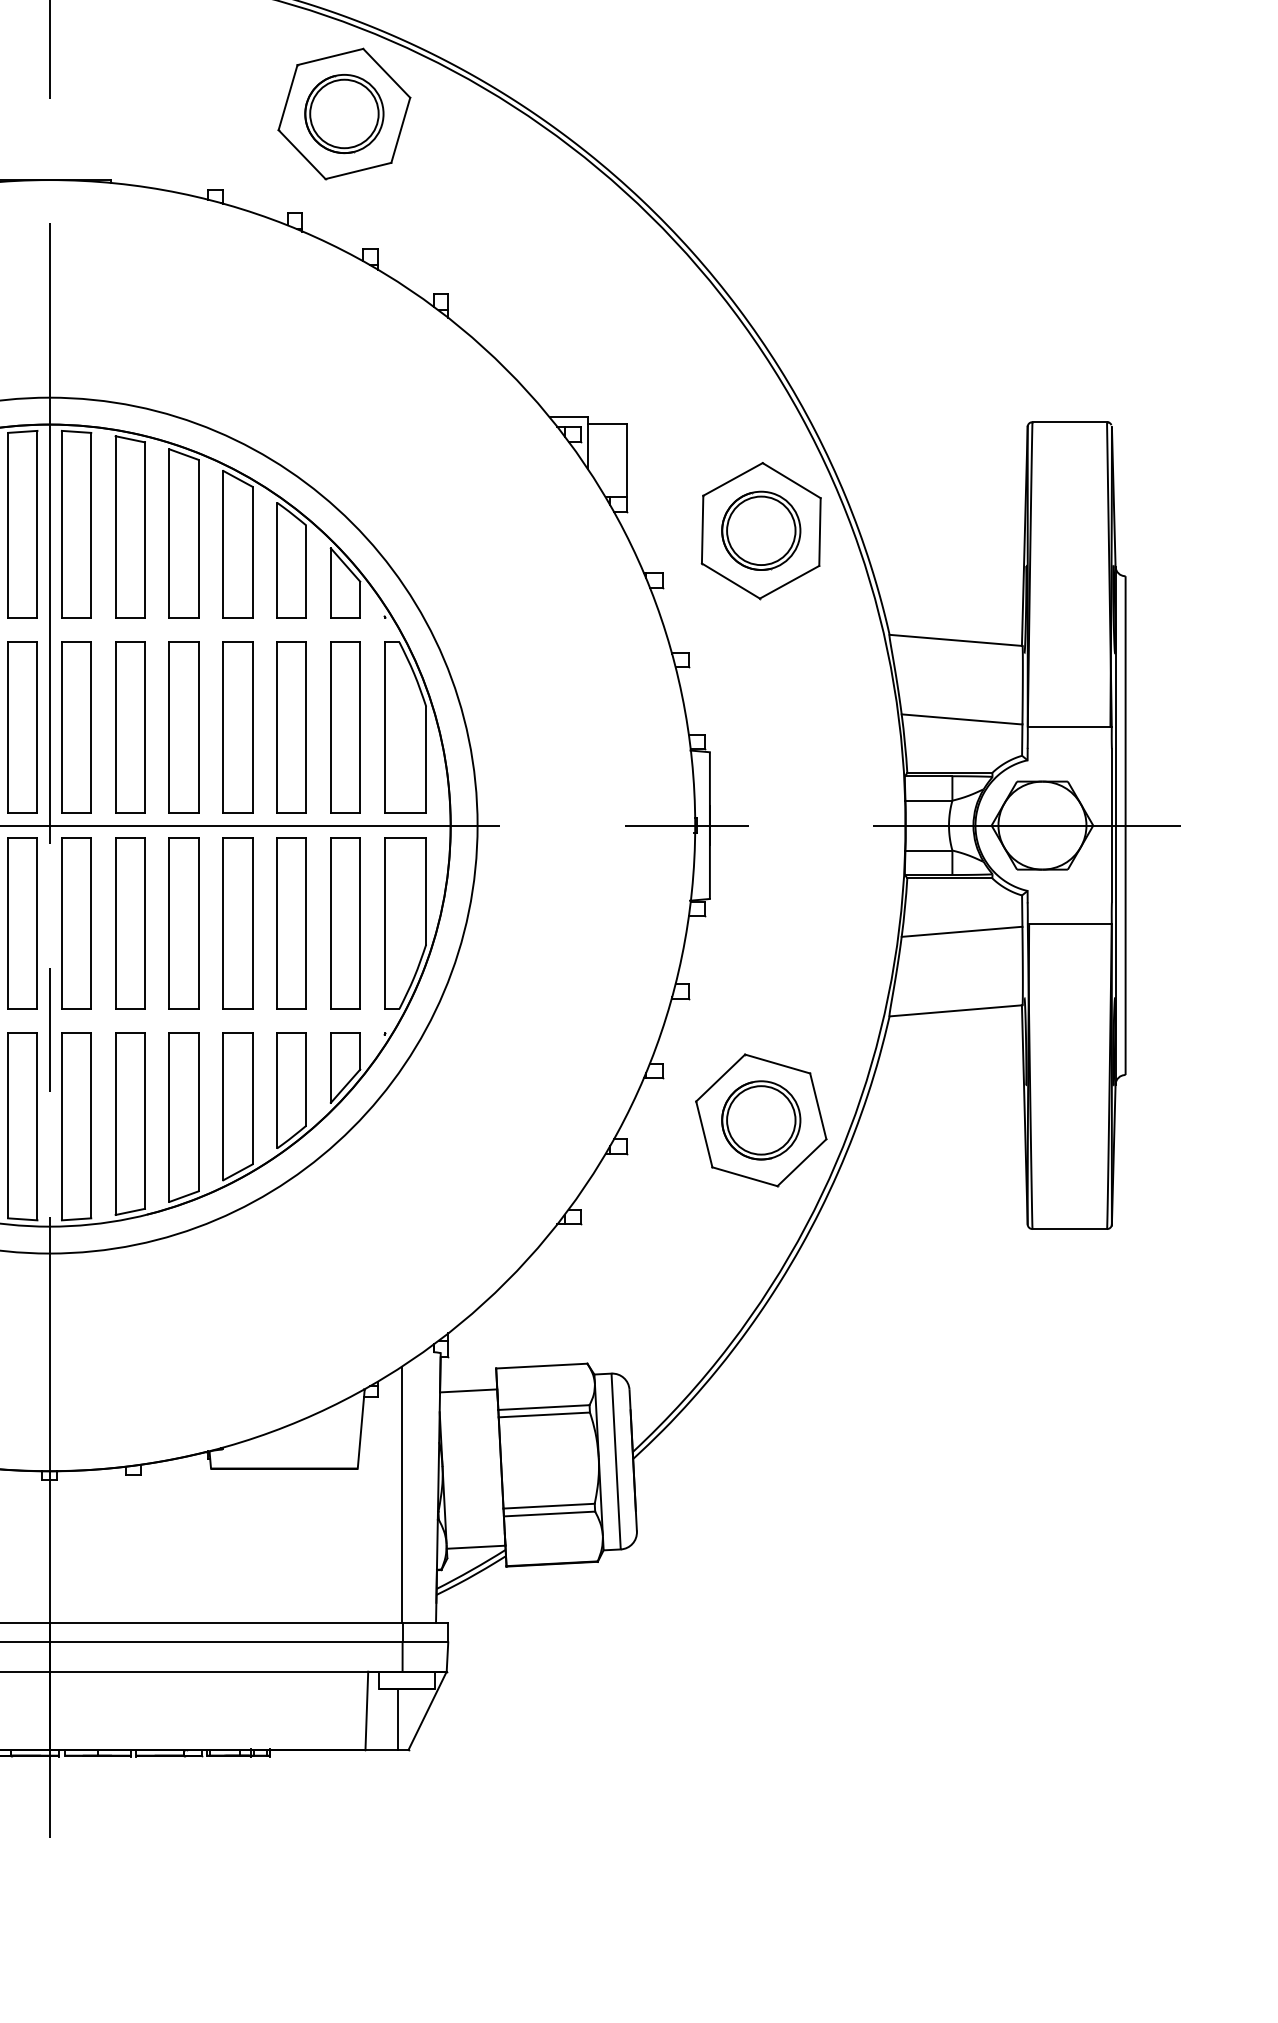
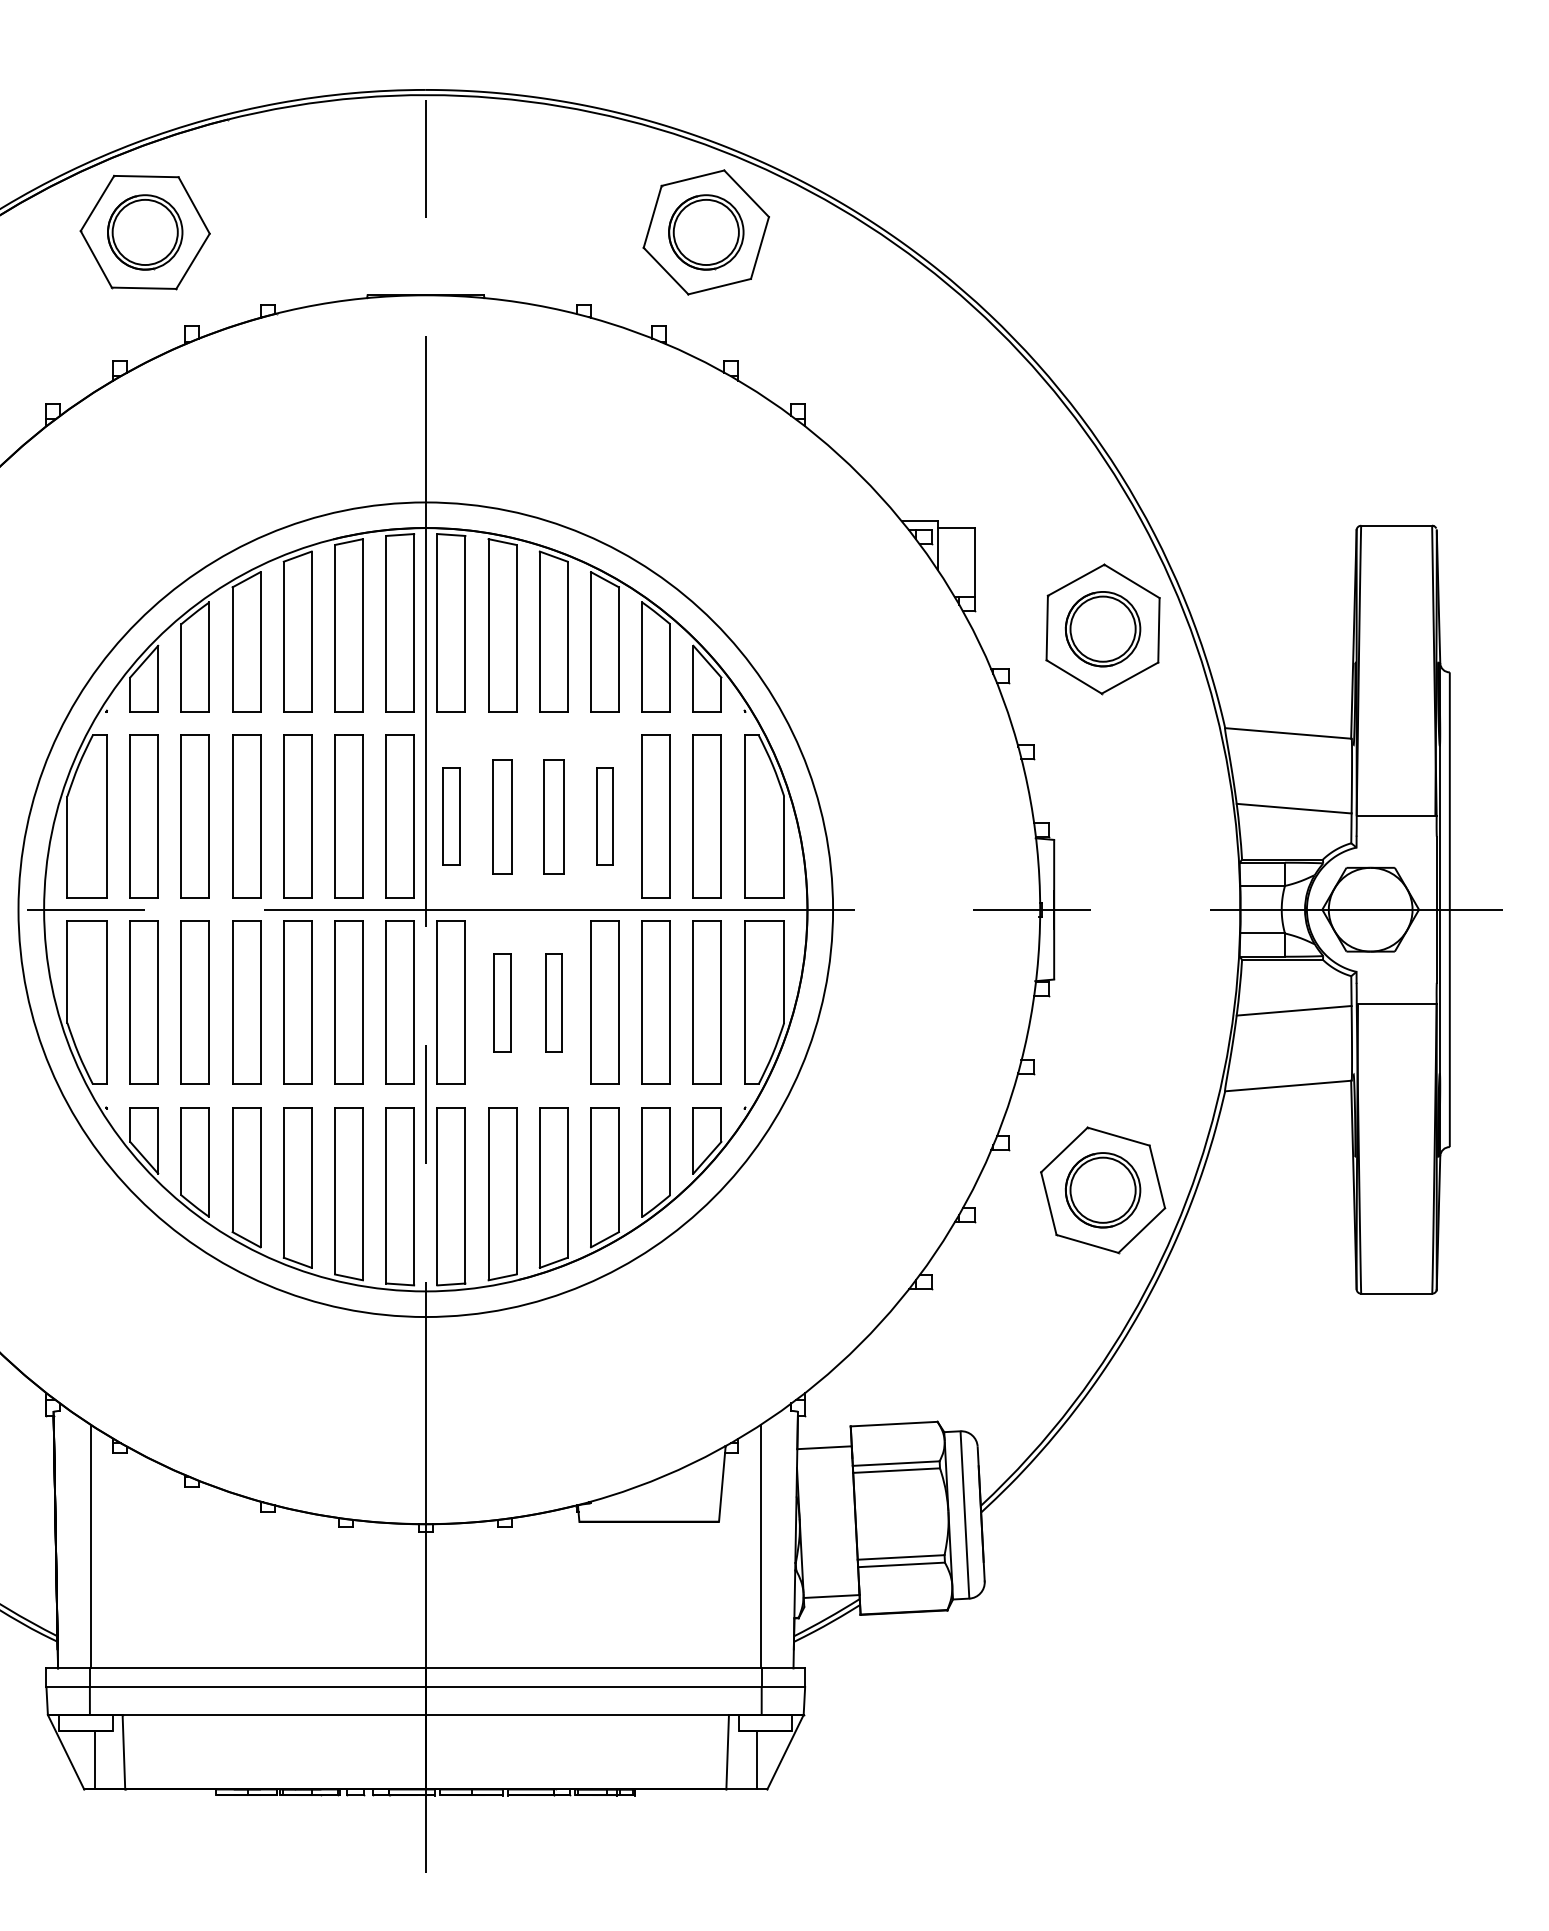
part: (75, 727) -> (450, 816), size x0.6
part: (130, 727) -> (502, 816), size x0.7
part: (183, 727) -> (553, 816), size x0.7
part: (237, 727) -> (604, 816), size x0.6
part: (130, 923) -> (502, 1002), size x0.6
part: (183, 923) -> (553, 1002), size x0.6

